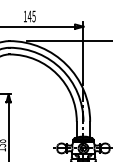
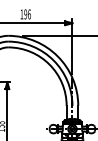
text: (31, 16) -> (27, 14), 145 -> 196

